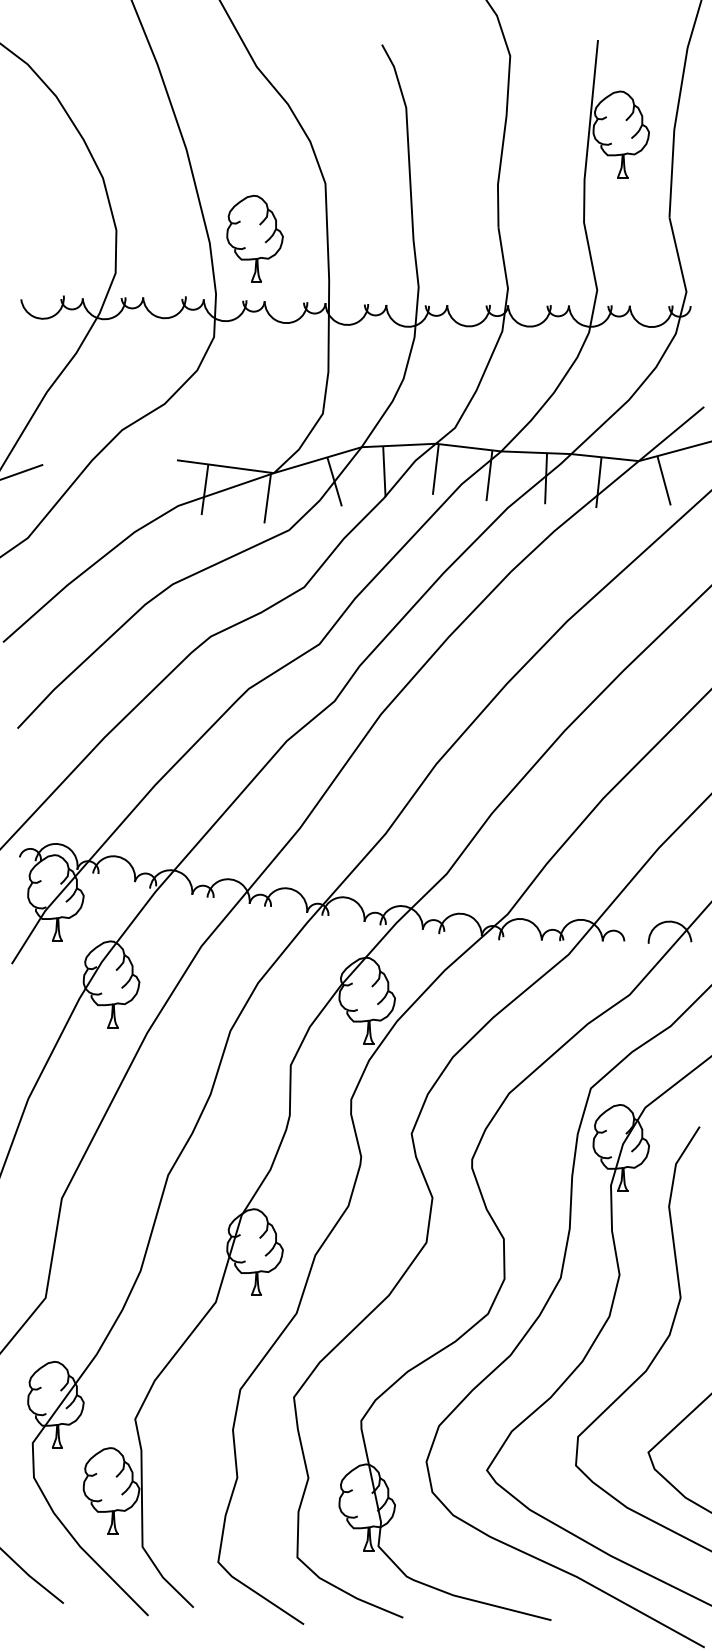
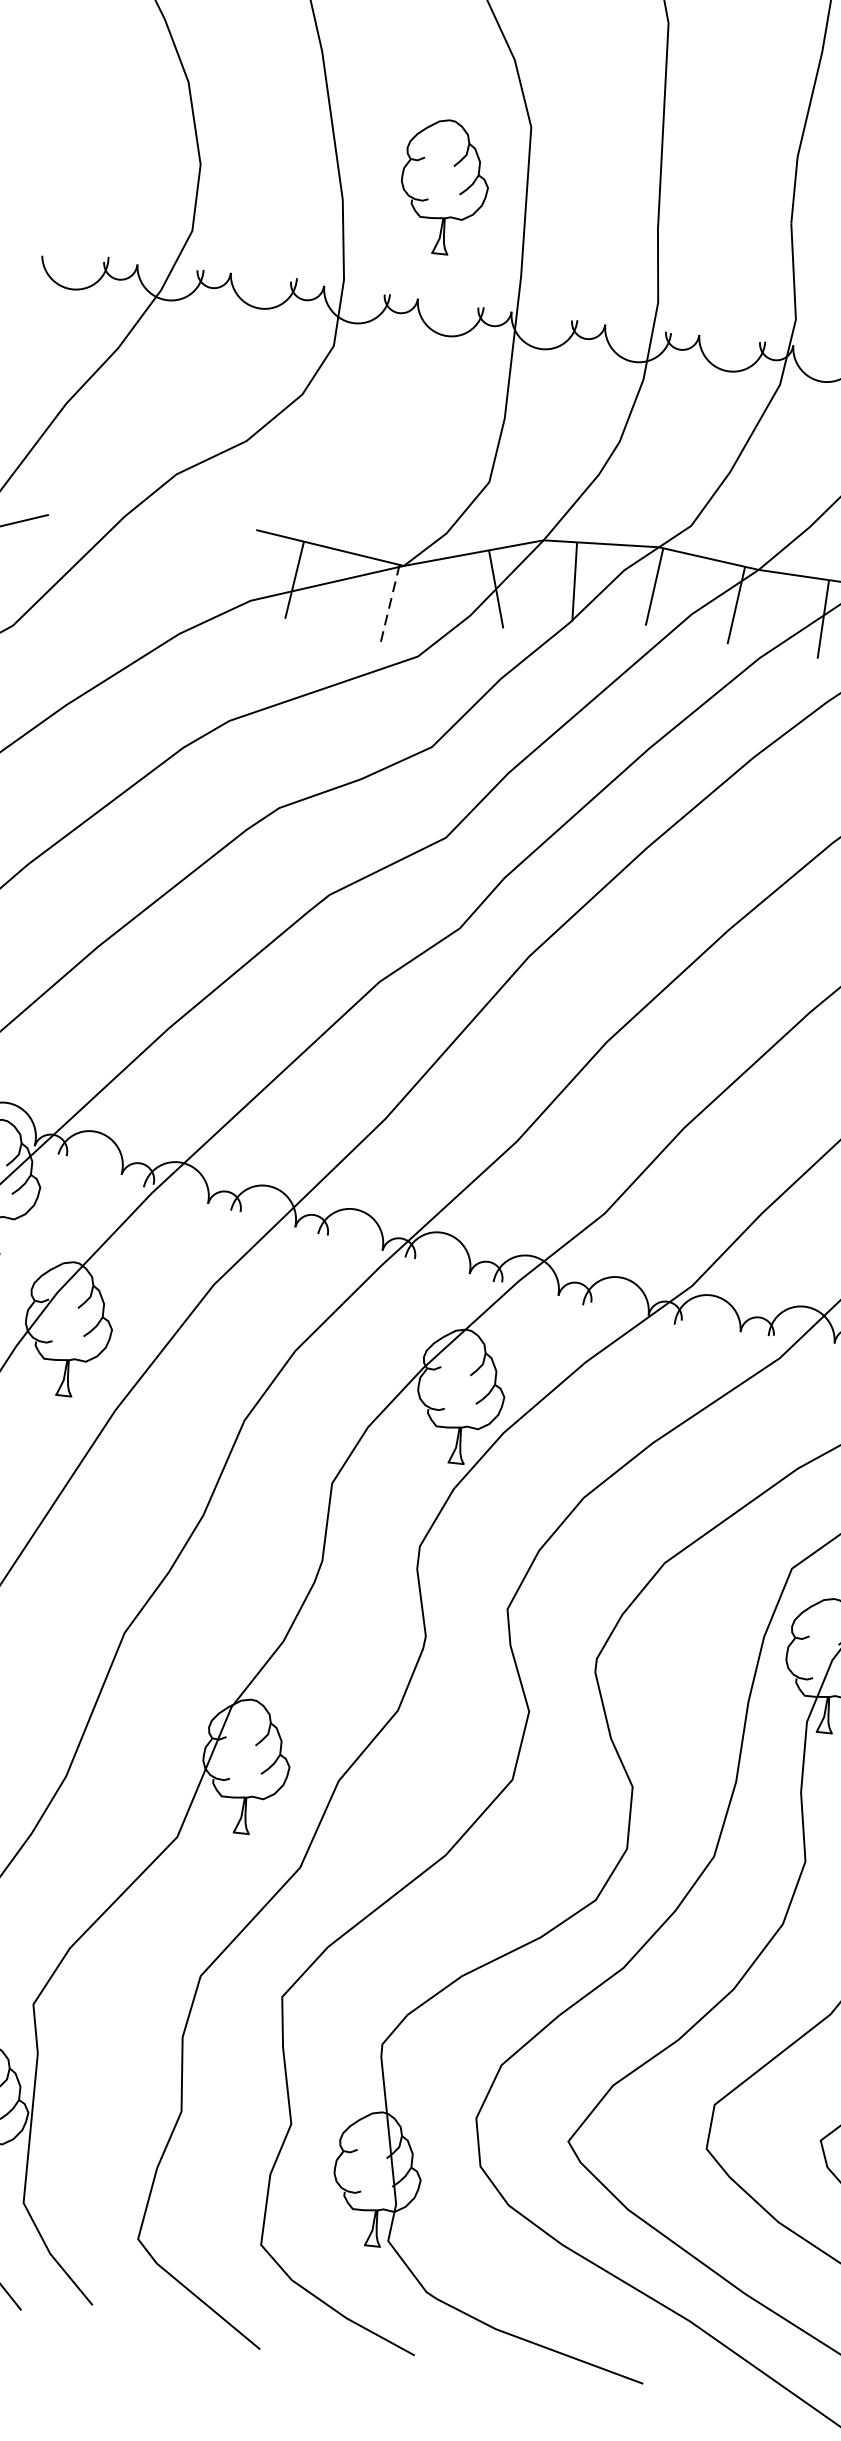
part: (254, 238) -> (443, 186), moved
line: (267, 498) -> (389, 604), solid -> dashed

